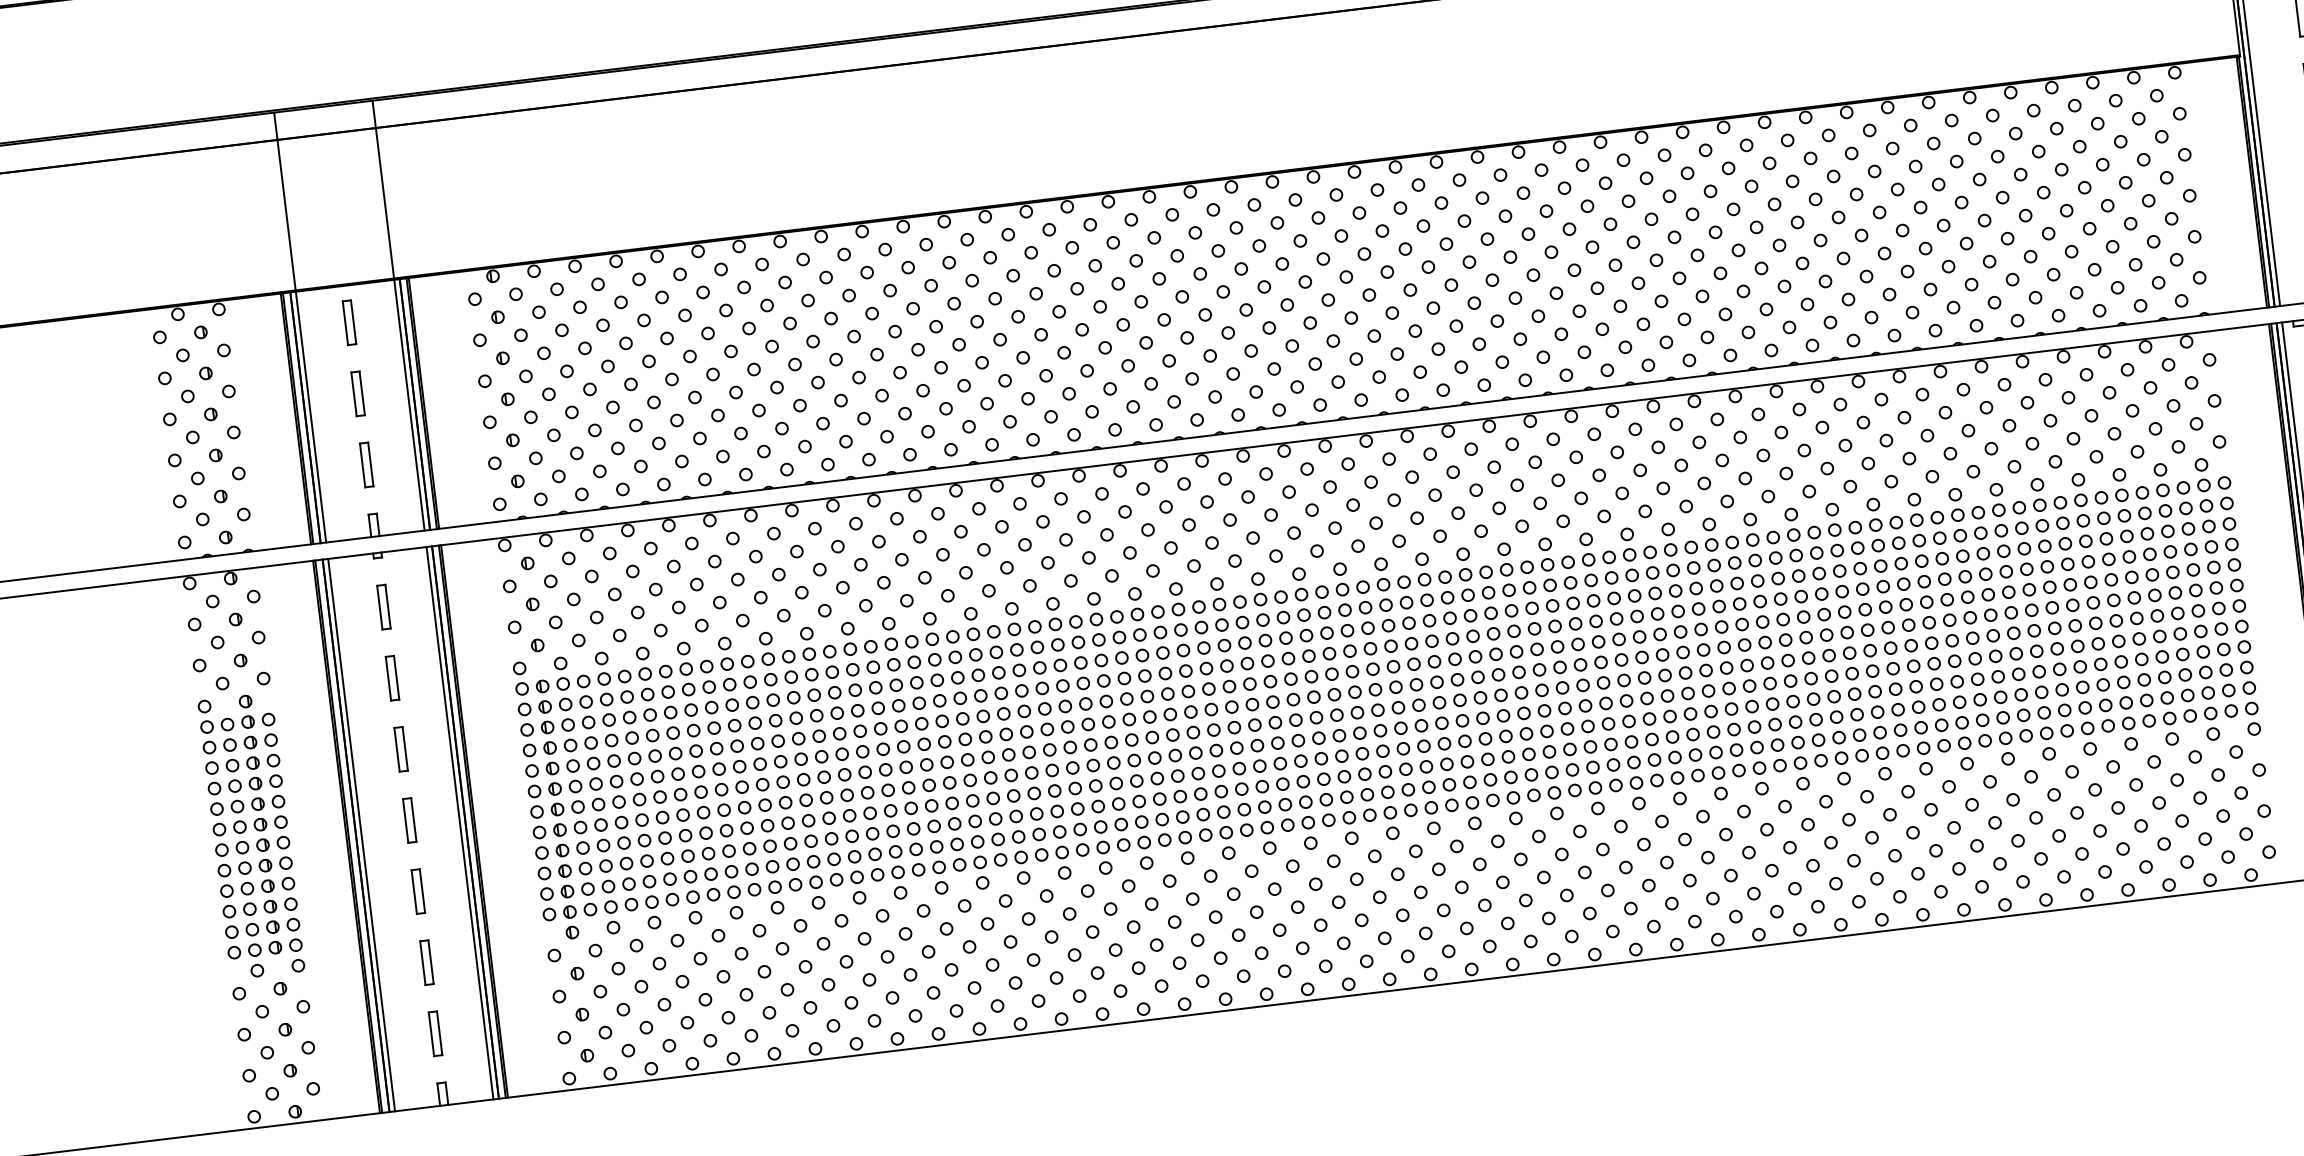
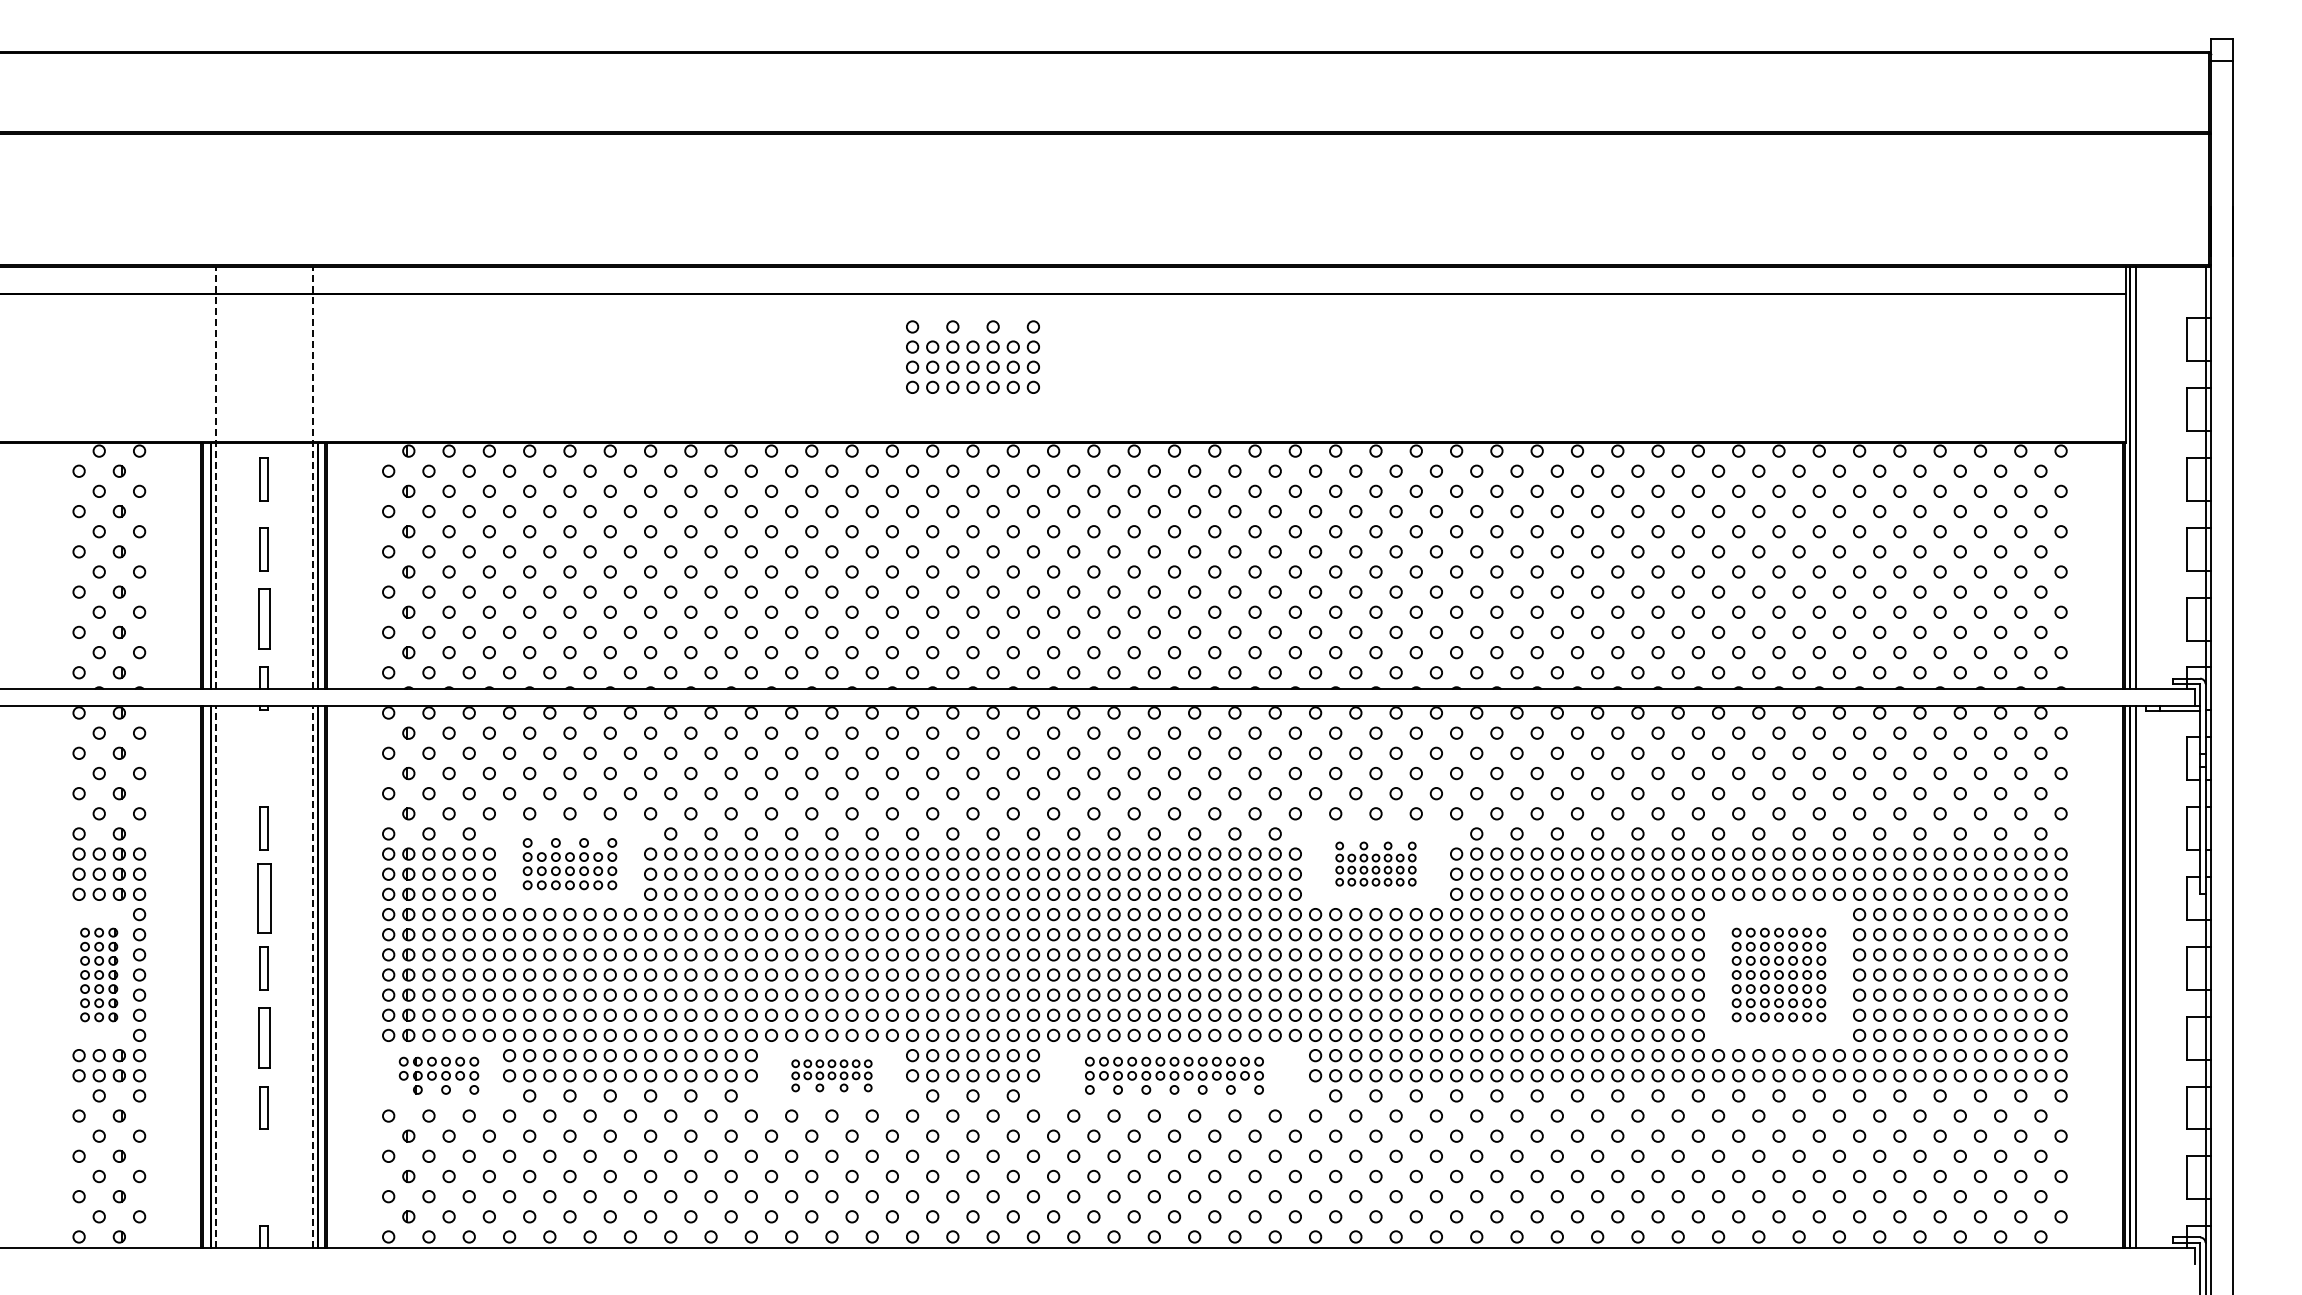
part: (1055, 110) -> (972, 356), added
line: (398, 314) -> (312, 477), solid -> dashed
line: (300, 326) -> (216, 477), solid -> dashed
part: (365, 465) -> (263, 619), size x1.4
part: (1527, 576) -> (1375, 863), size x0.6
part: (382, 607) -> (263, 758), removed
part: (1951, 640) -> (1778, 974), size x0.7
part: (707, 676) -> (569, 863), size x0.7
part: (400, 749) -> (263, 898), size x1.6
part: (1349, 817) -> (1174, 1075), size x0.7
line: (459, 822) -> (312, 976), solid -> dashed
line: (361, 834) -> (216, 976), solid -> dashed
part: (241, 847) -> (98, 974), size x0.7
part: (1000, 859) -> (831, 1075), size x0.6
part: (417, 892) -> (263, 1038), size x1.4
part: (600, 908) -> (438, 1075), size x0.7
part: (434, 1033) -> (263, 1177), removed

